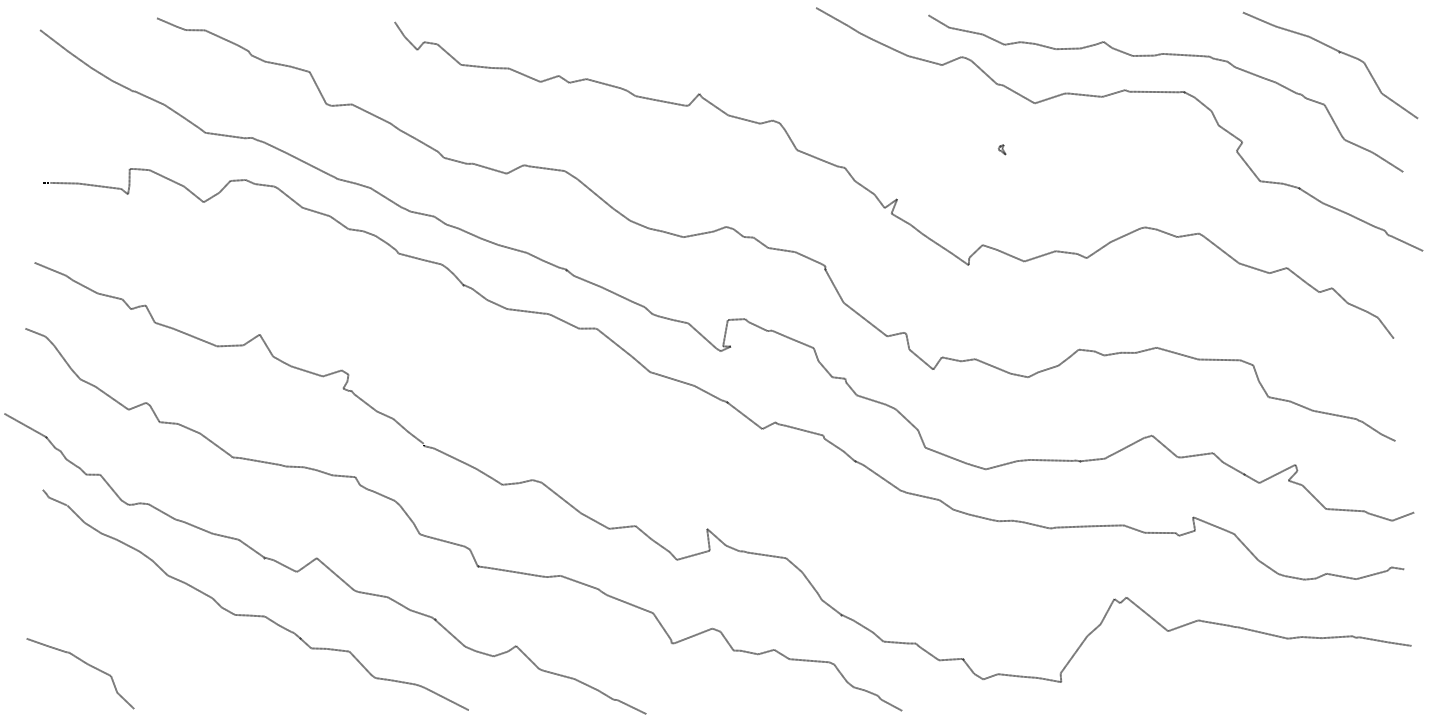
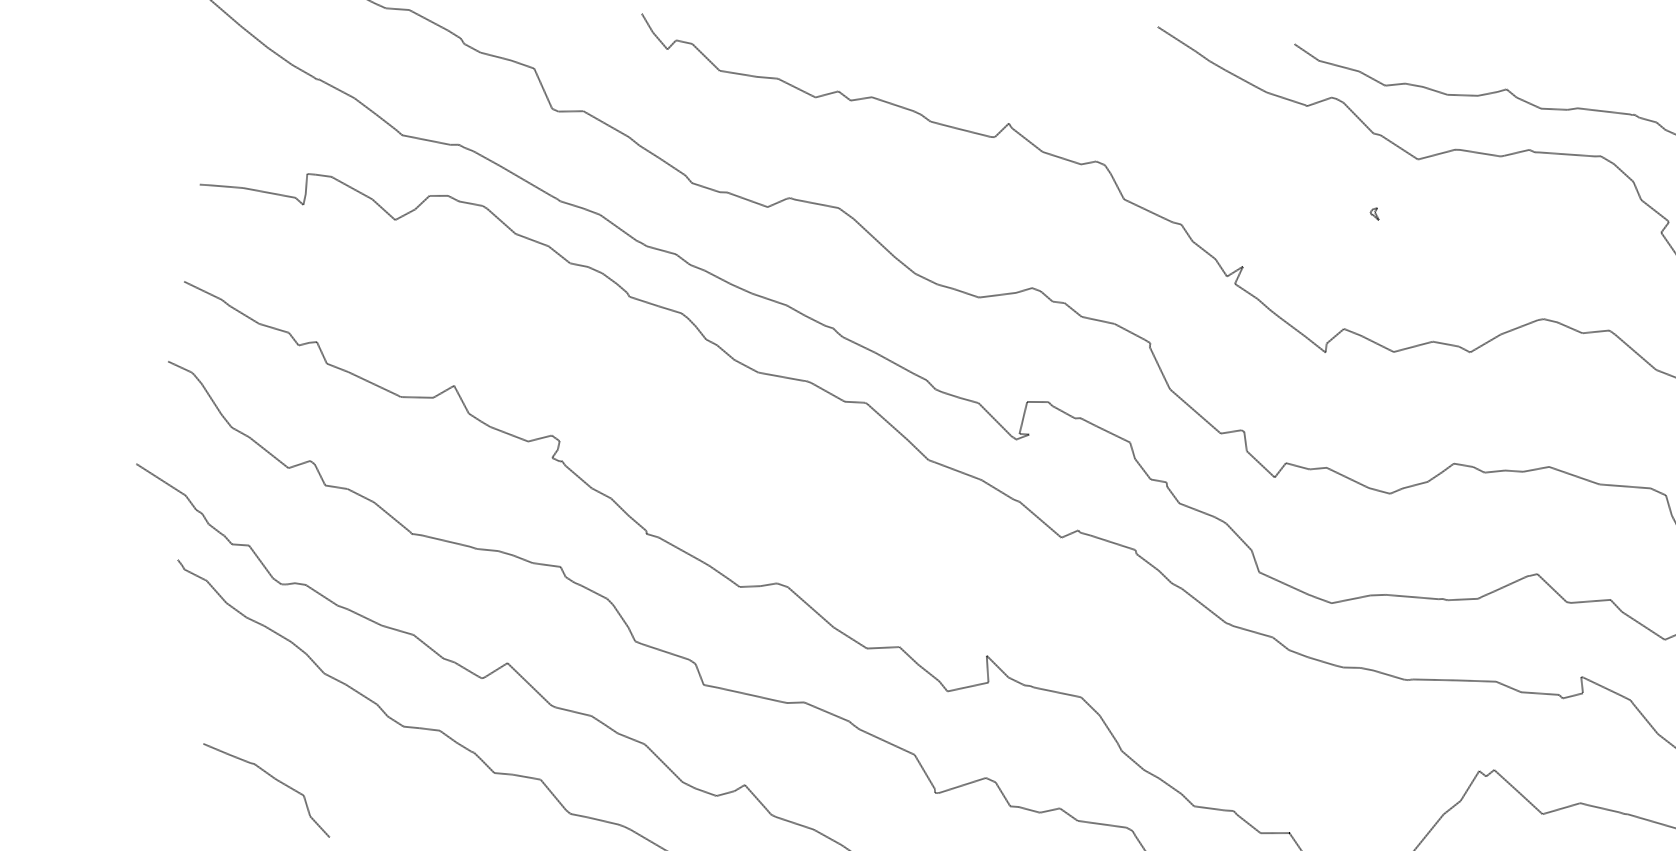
curve: (84, 663) -> (272, 778), moved

